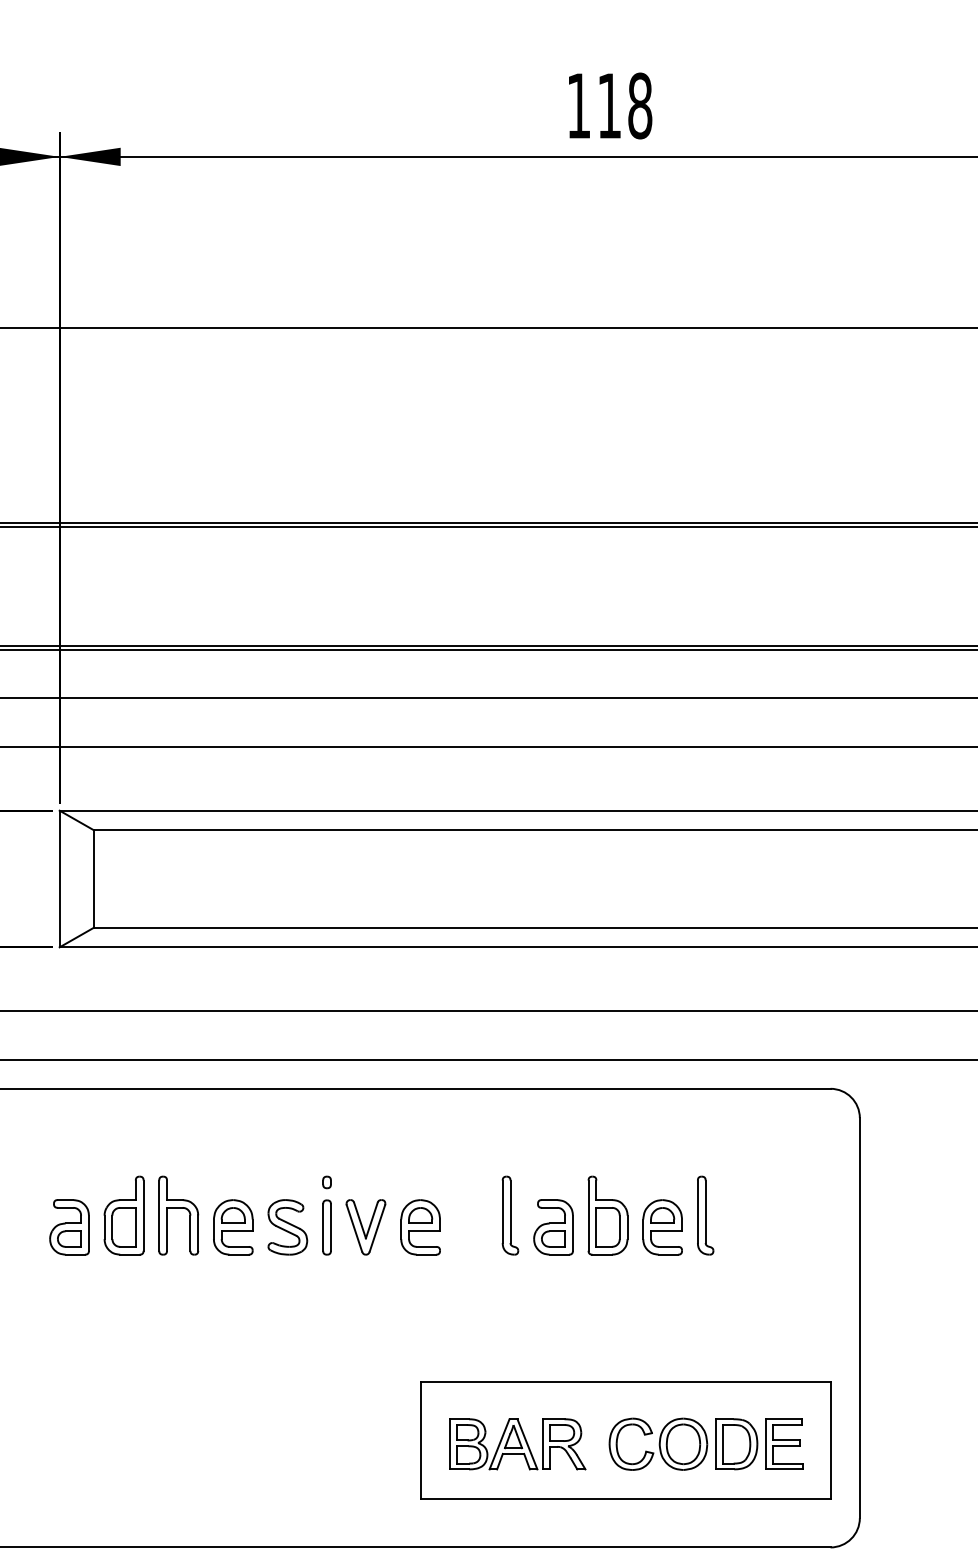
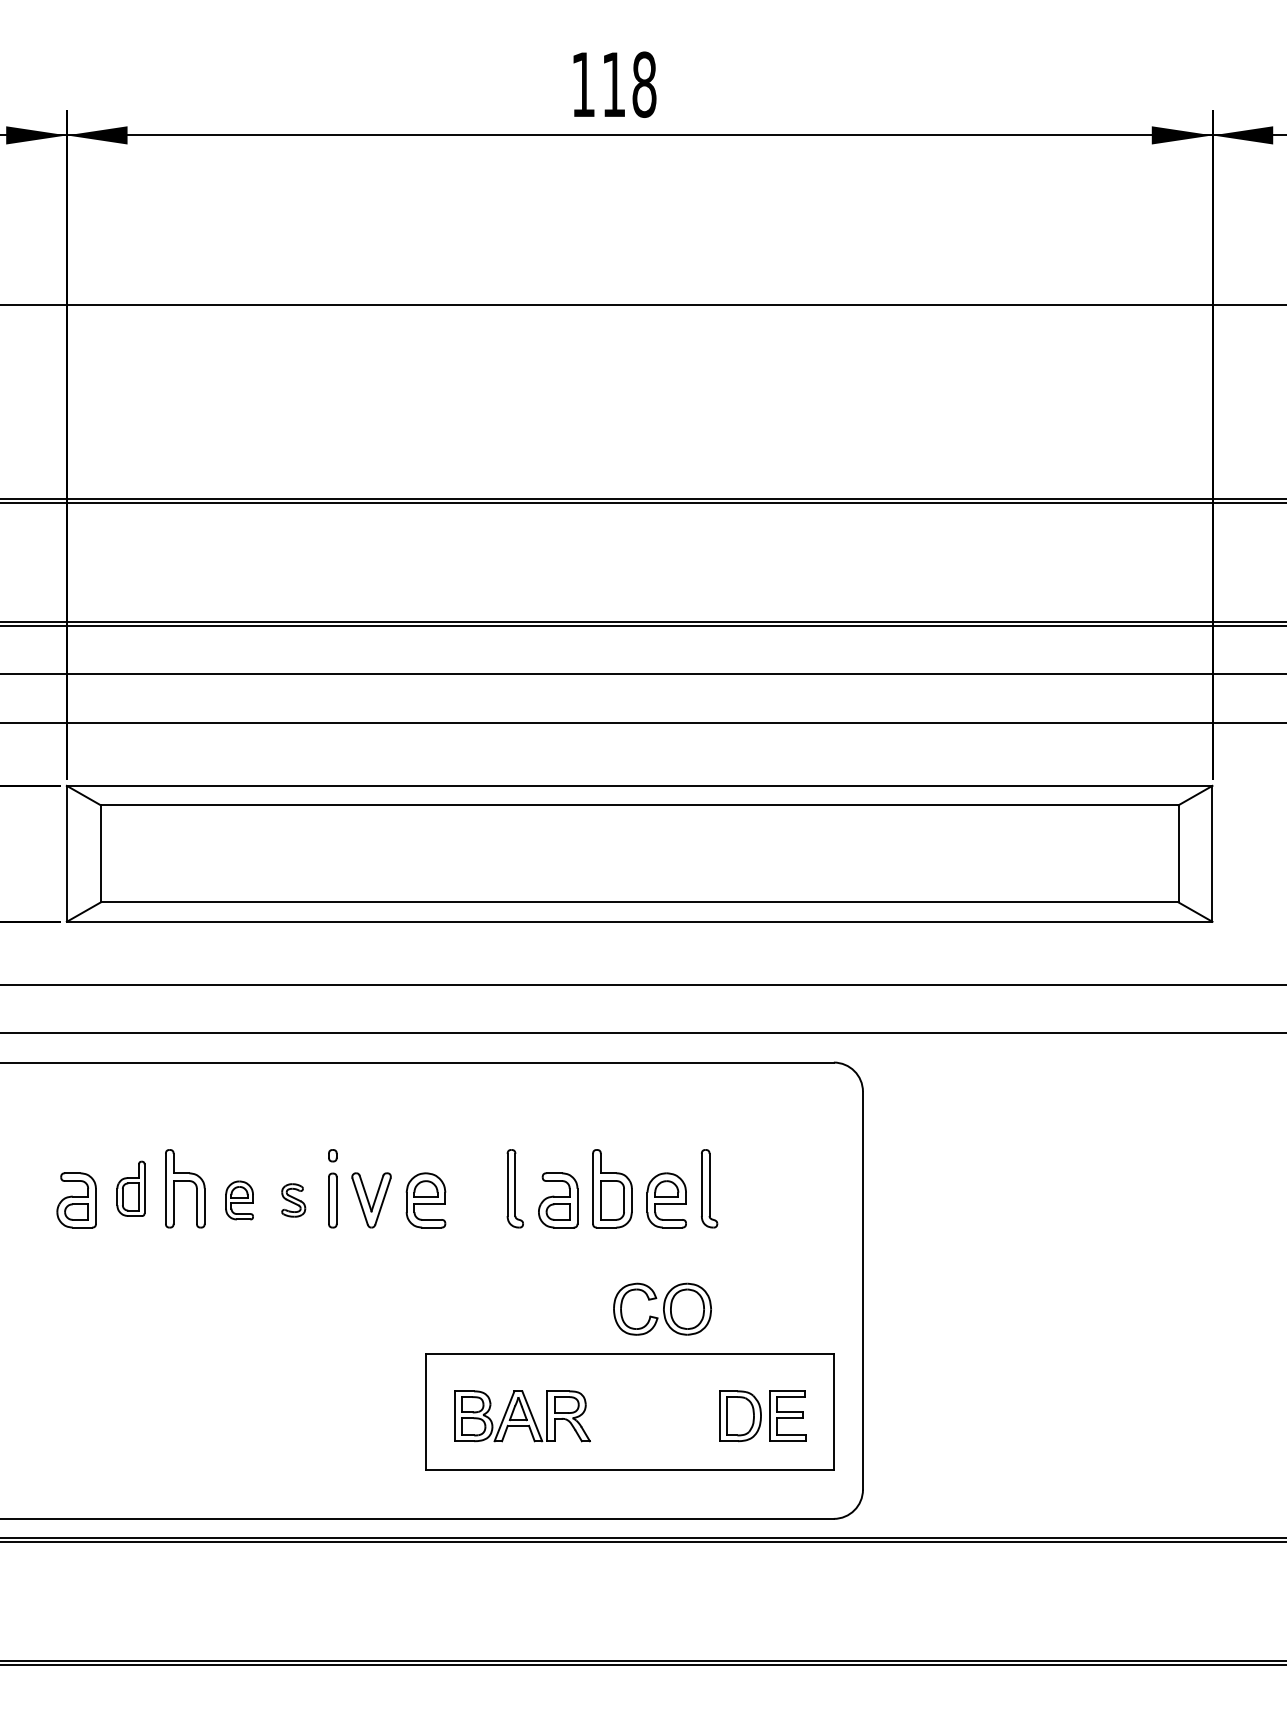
part: (123, 1215) -> (130, 1188), size x0.7
part: (233, 1227) -> (239, 1200), size x0.7
part: (287, 1227) -> (293, 1200), size x0.6
part: (658, 1443) -> (662, 1308), moved

